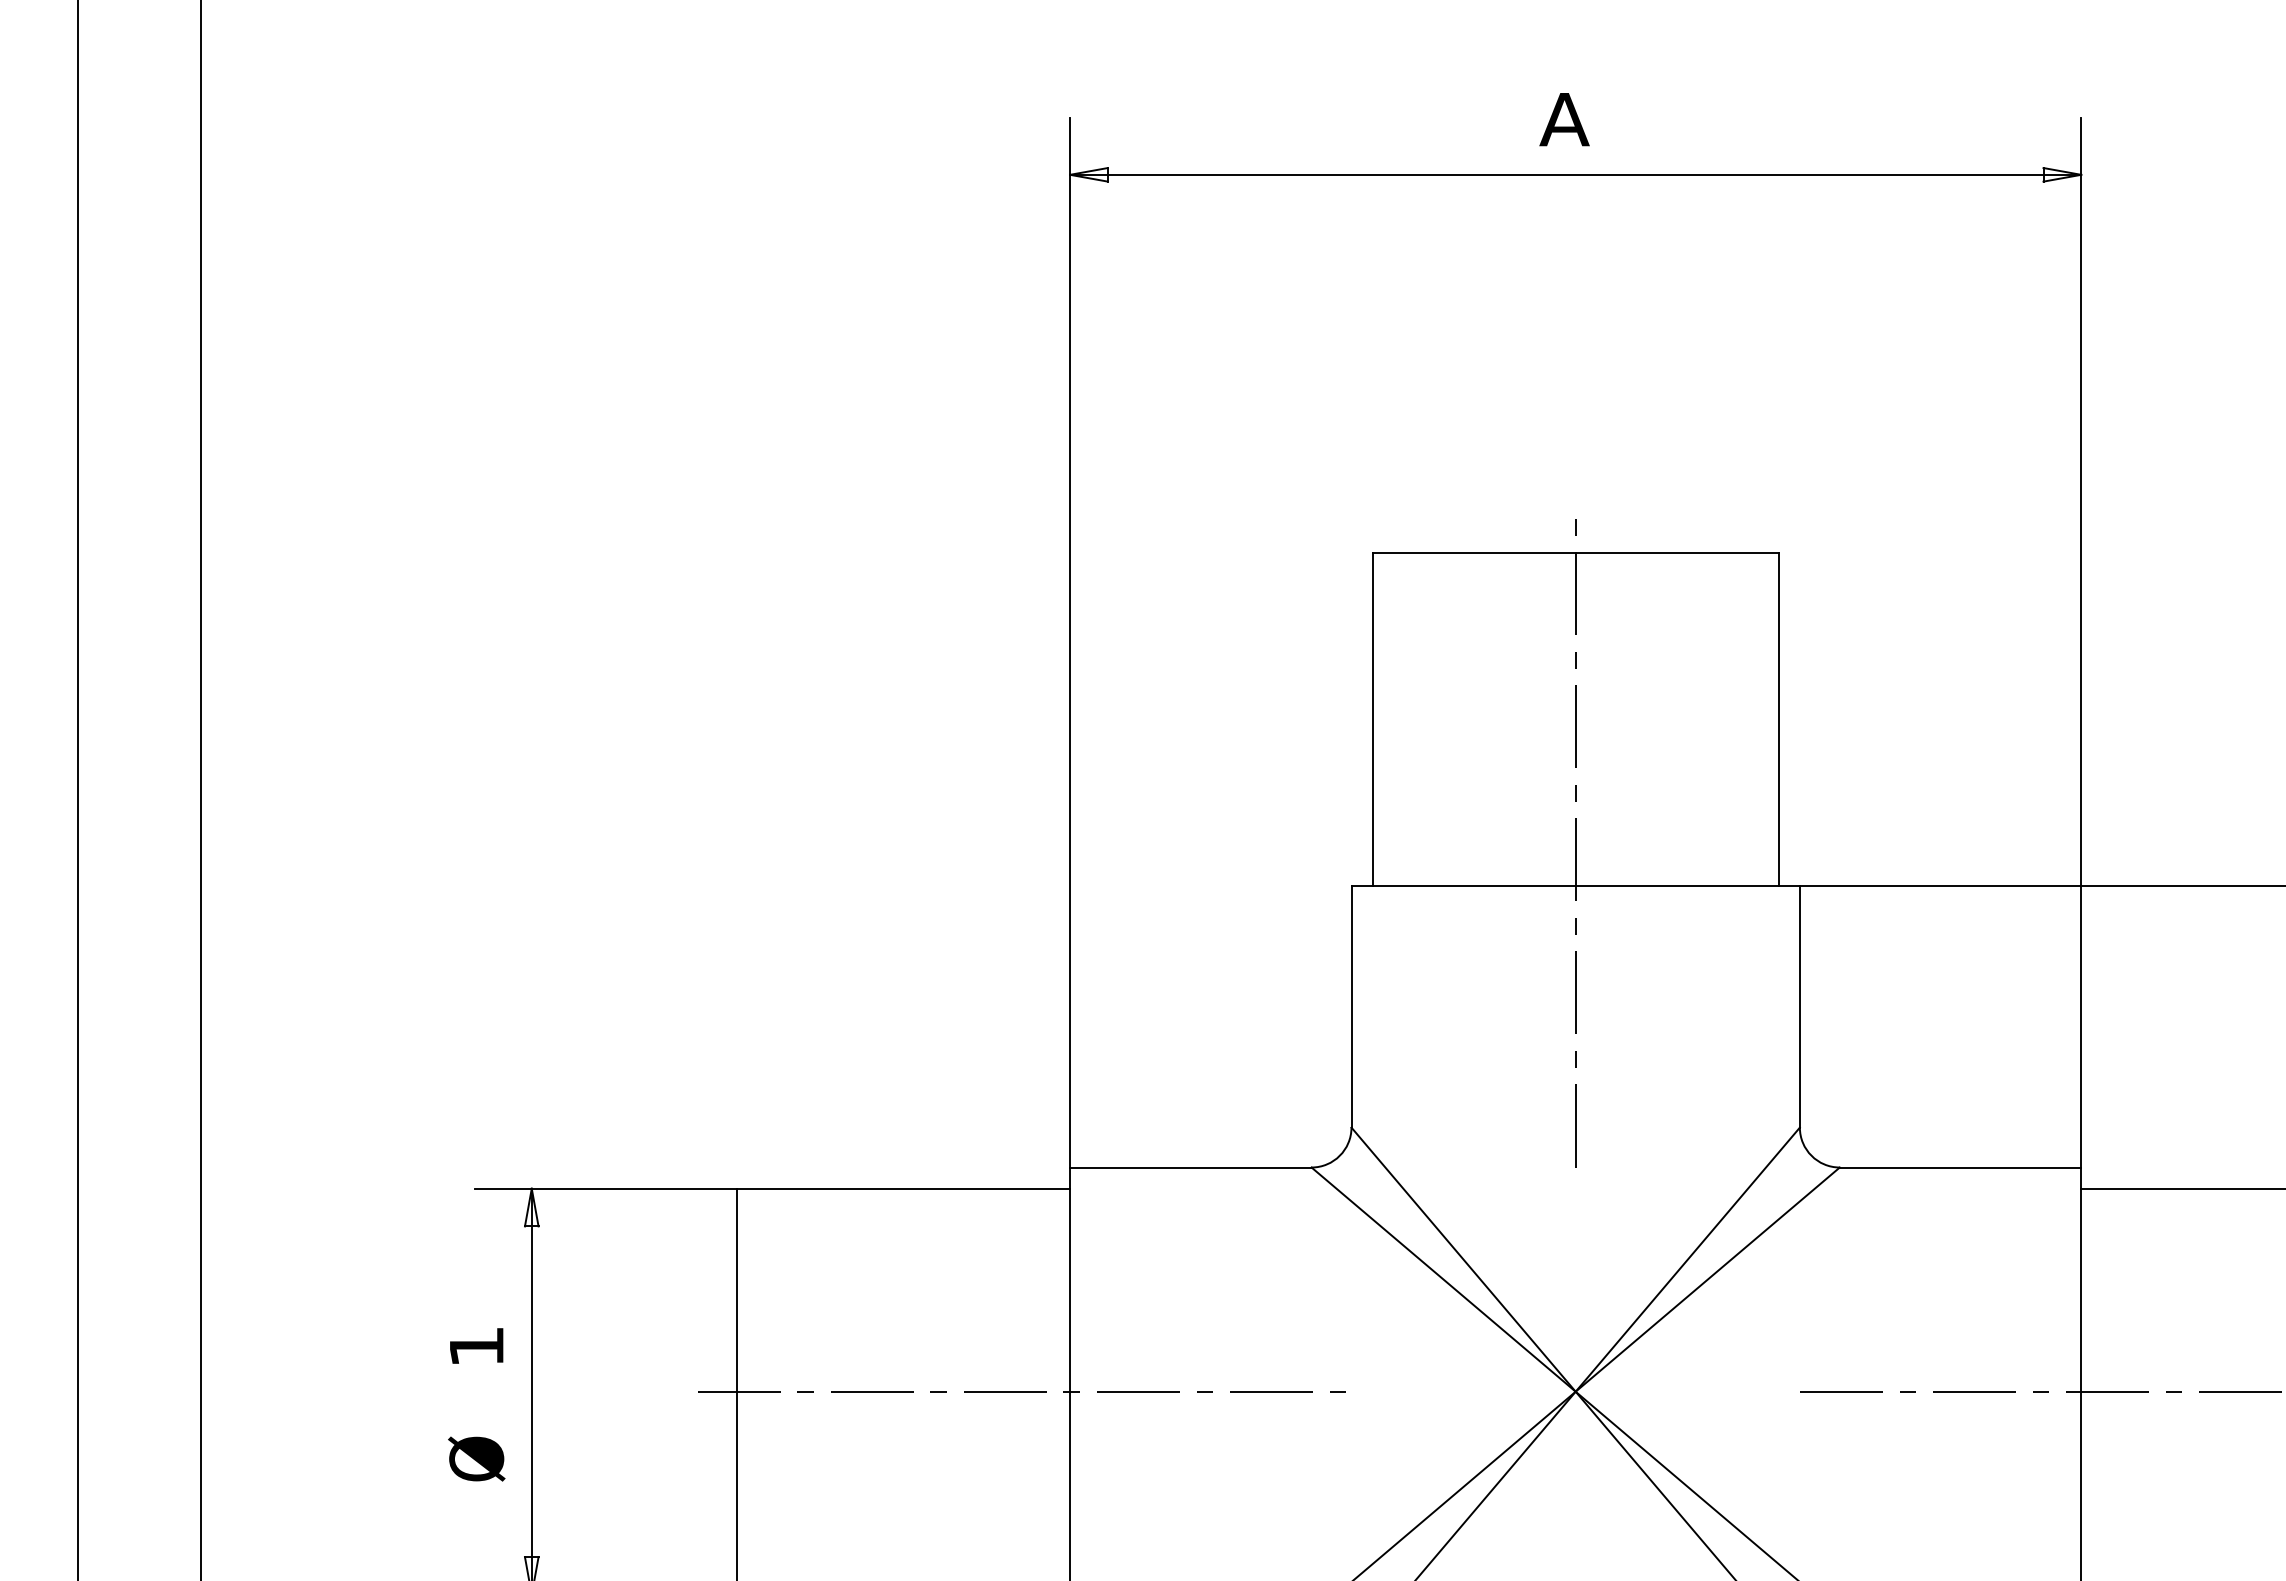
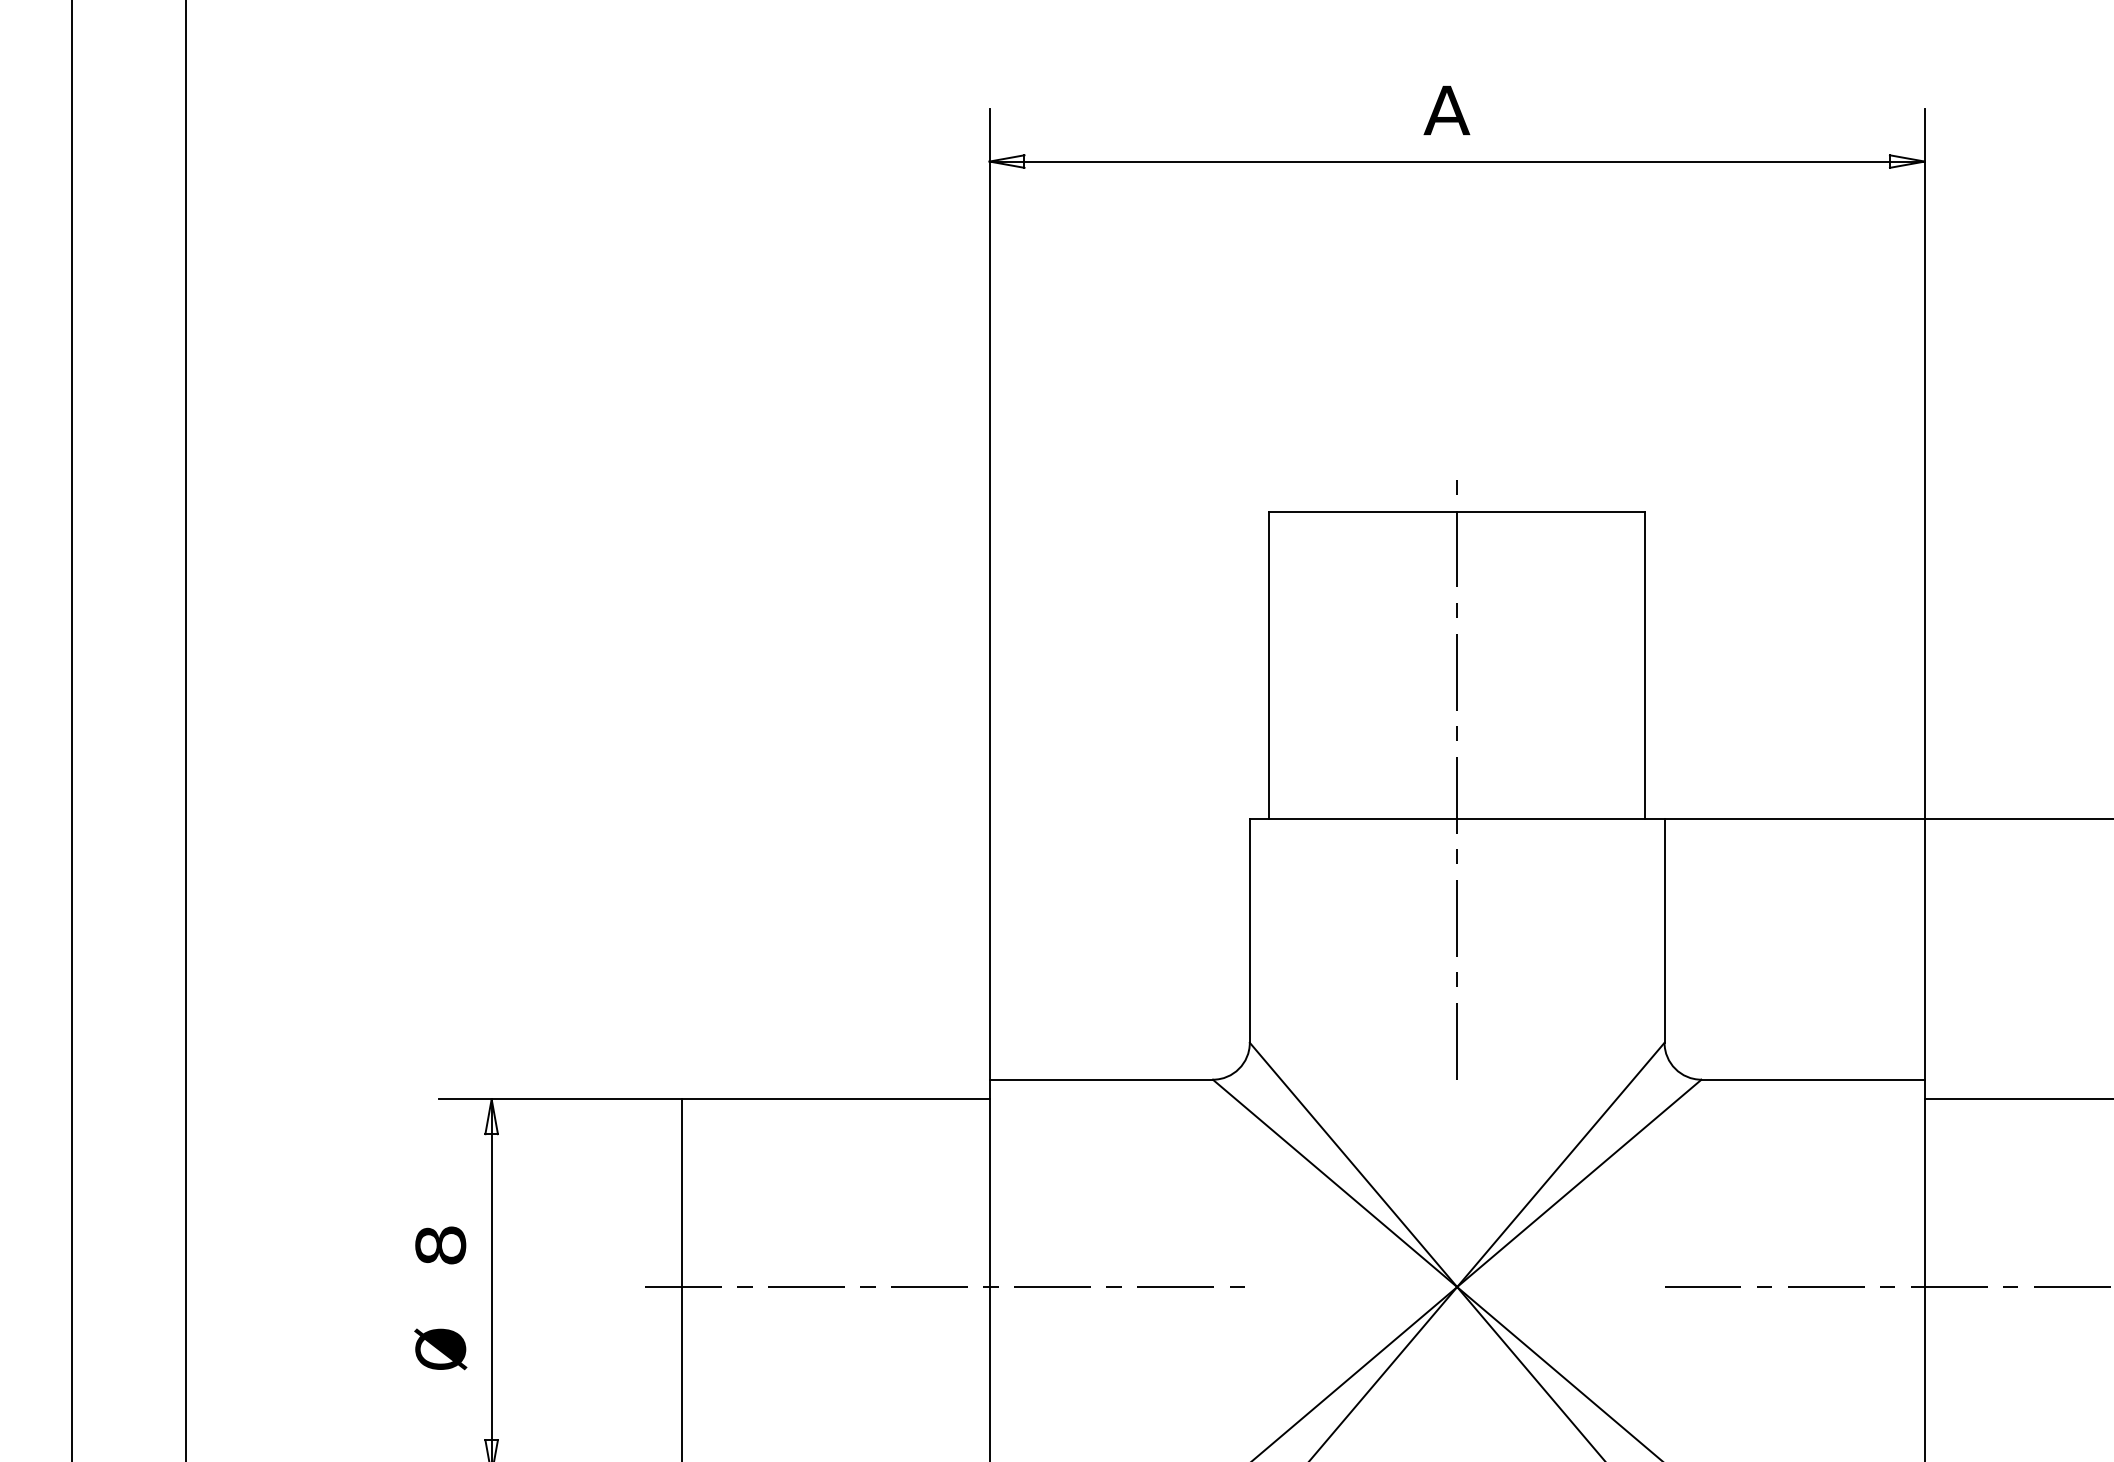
text: (476, 1346) -> (440, 1245), 1 -> 8

